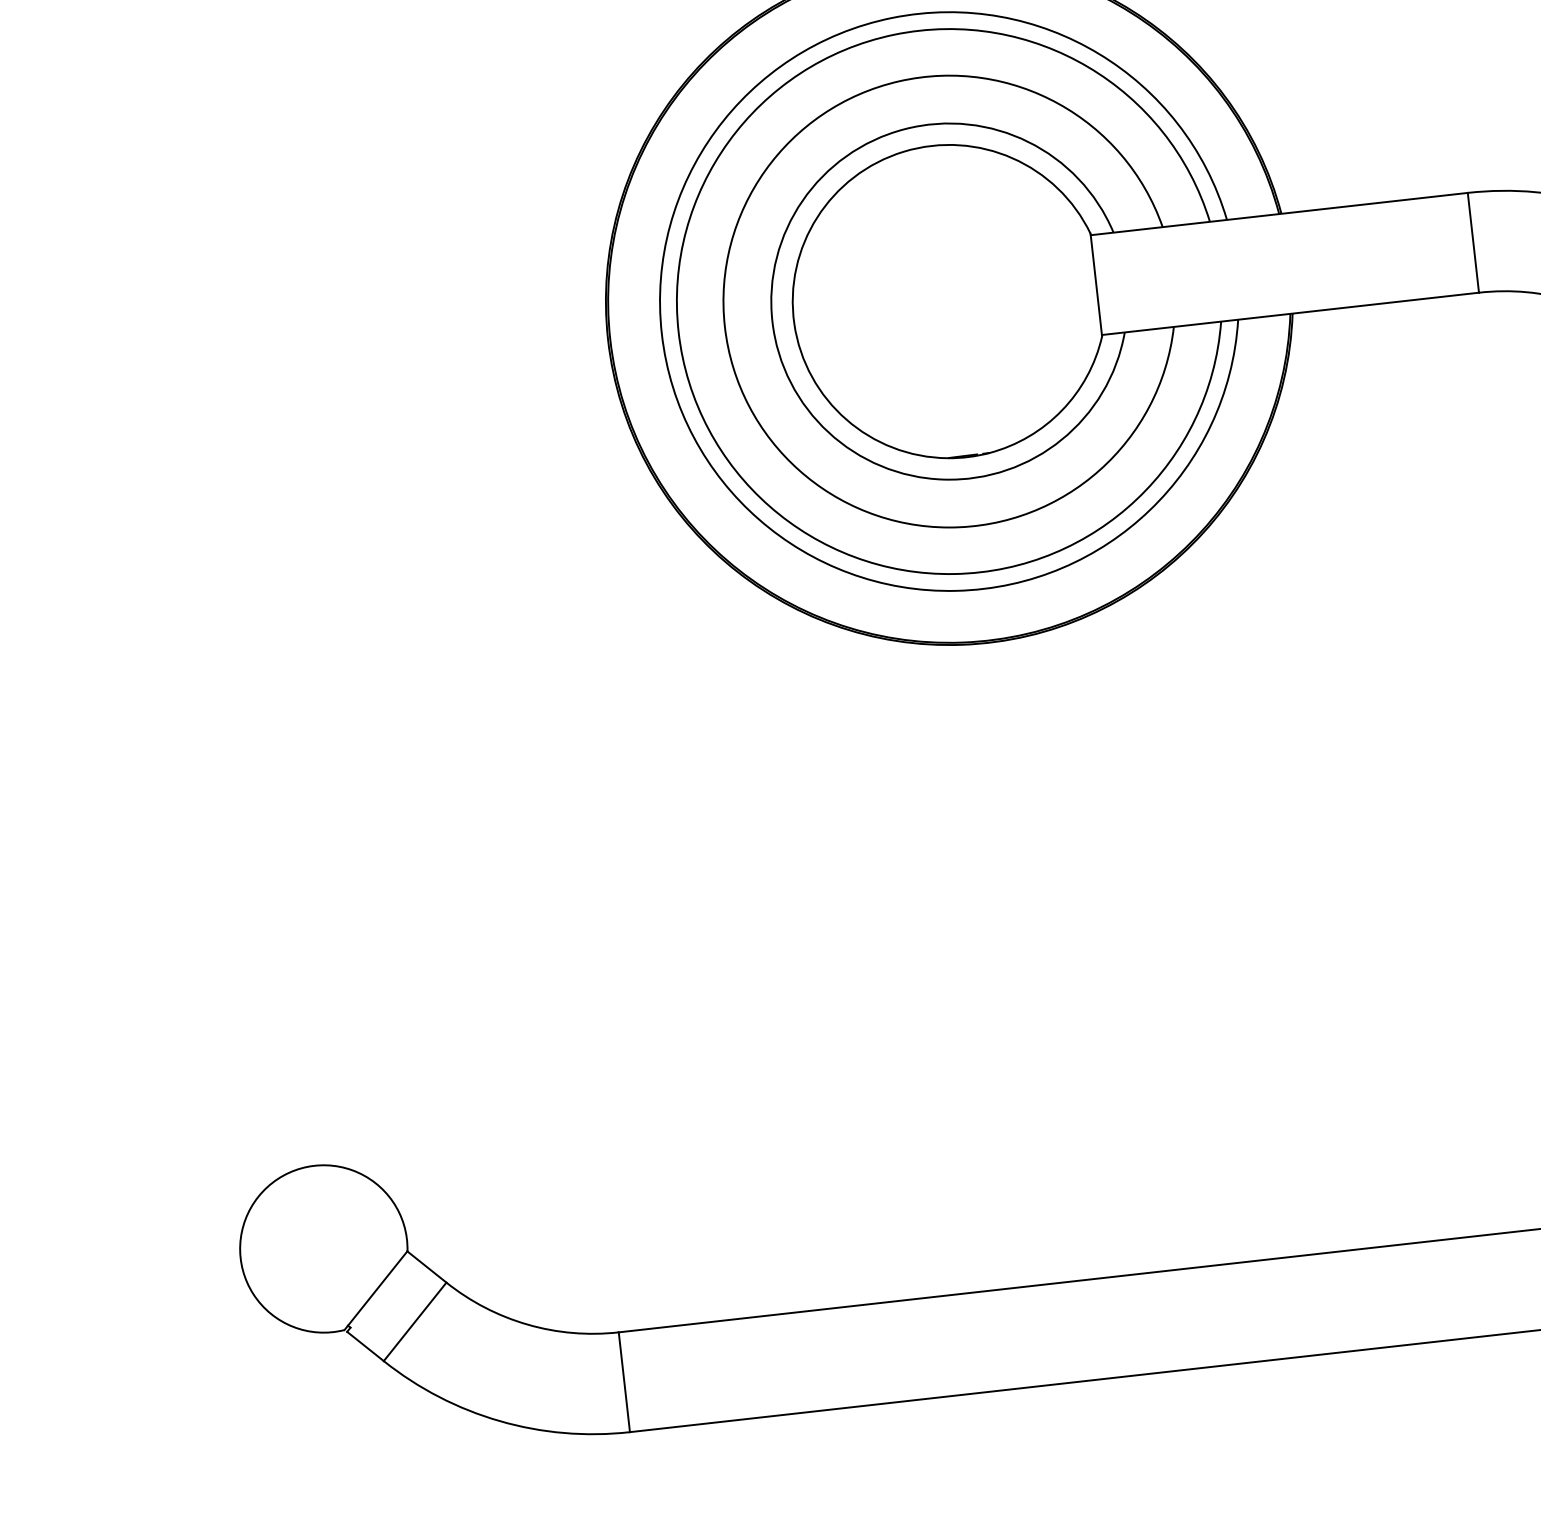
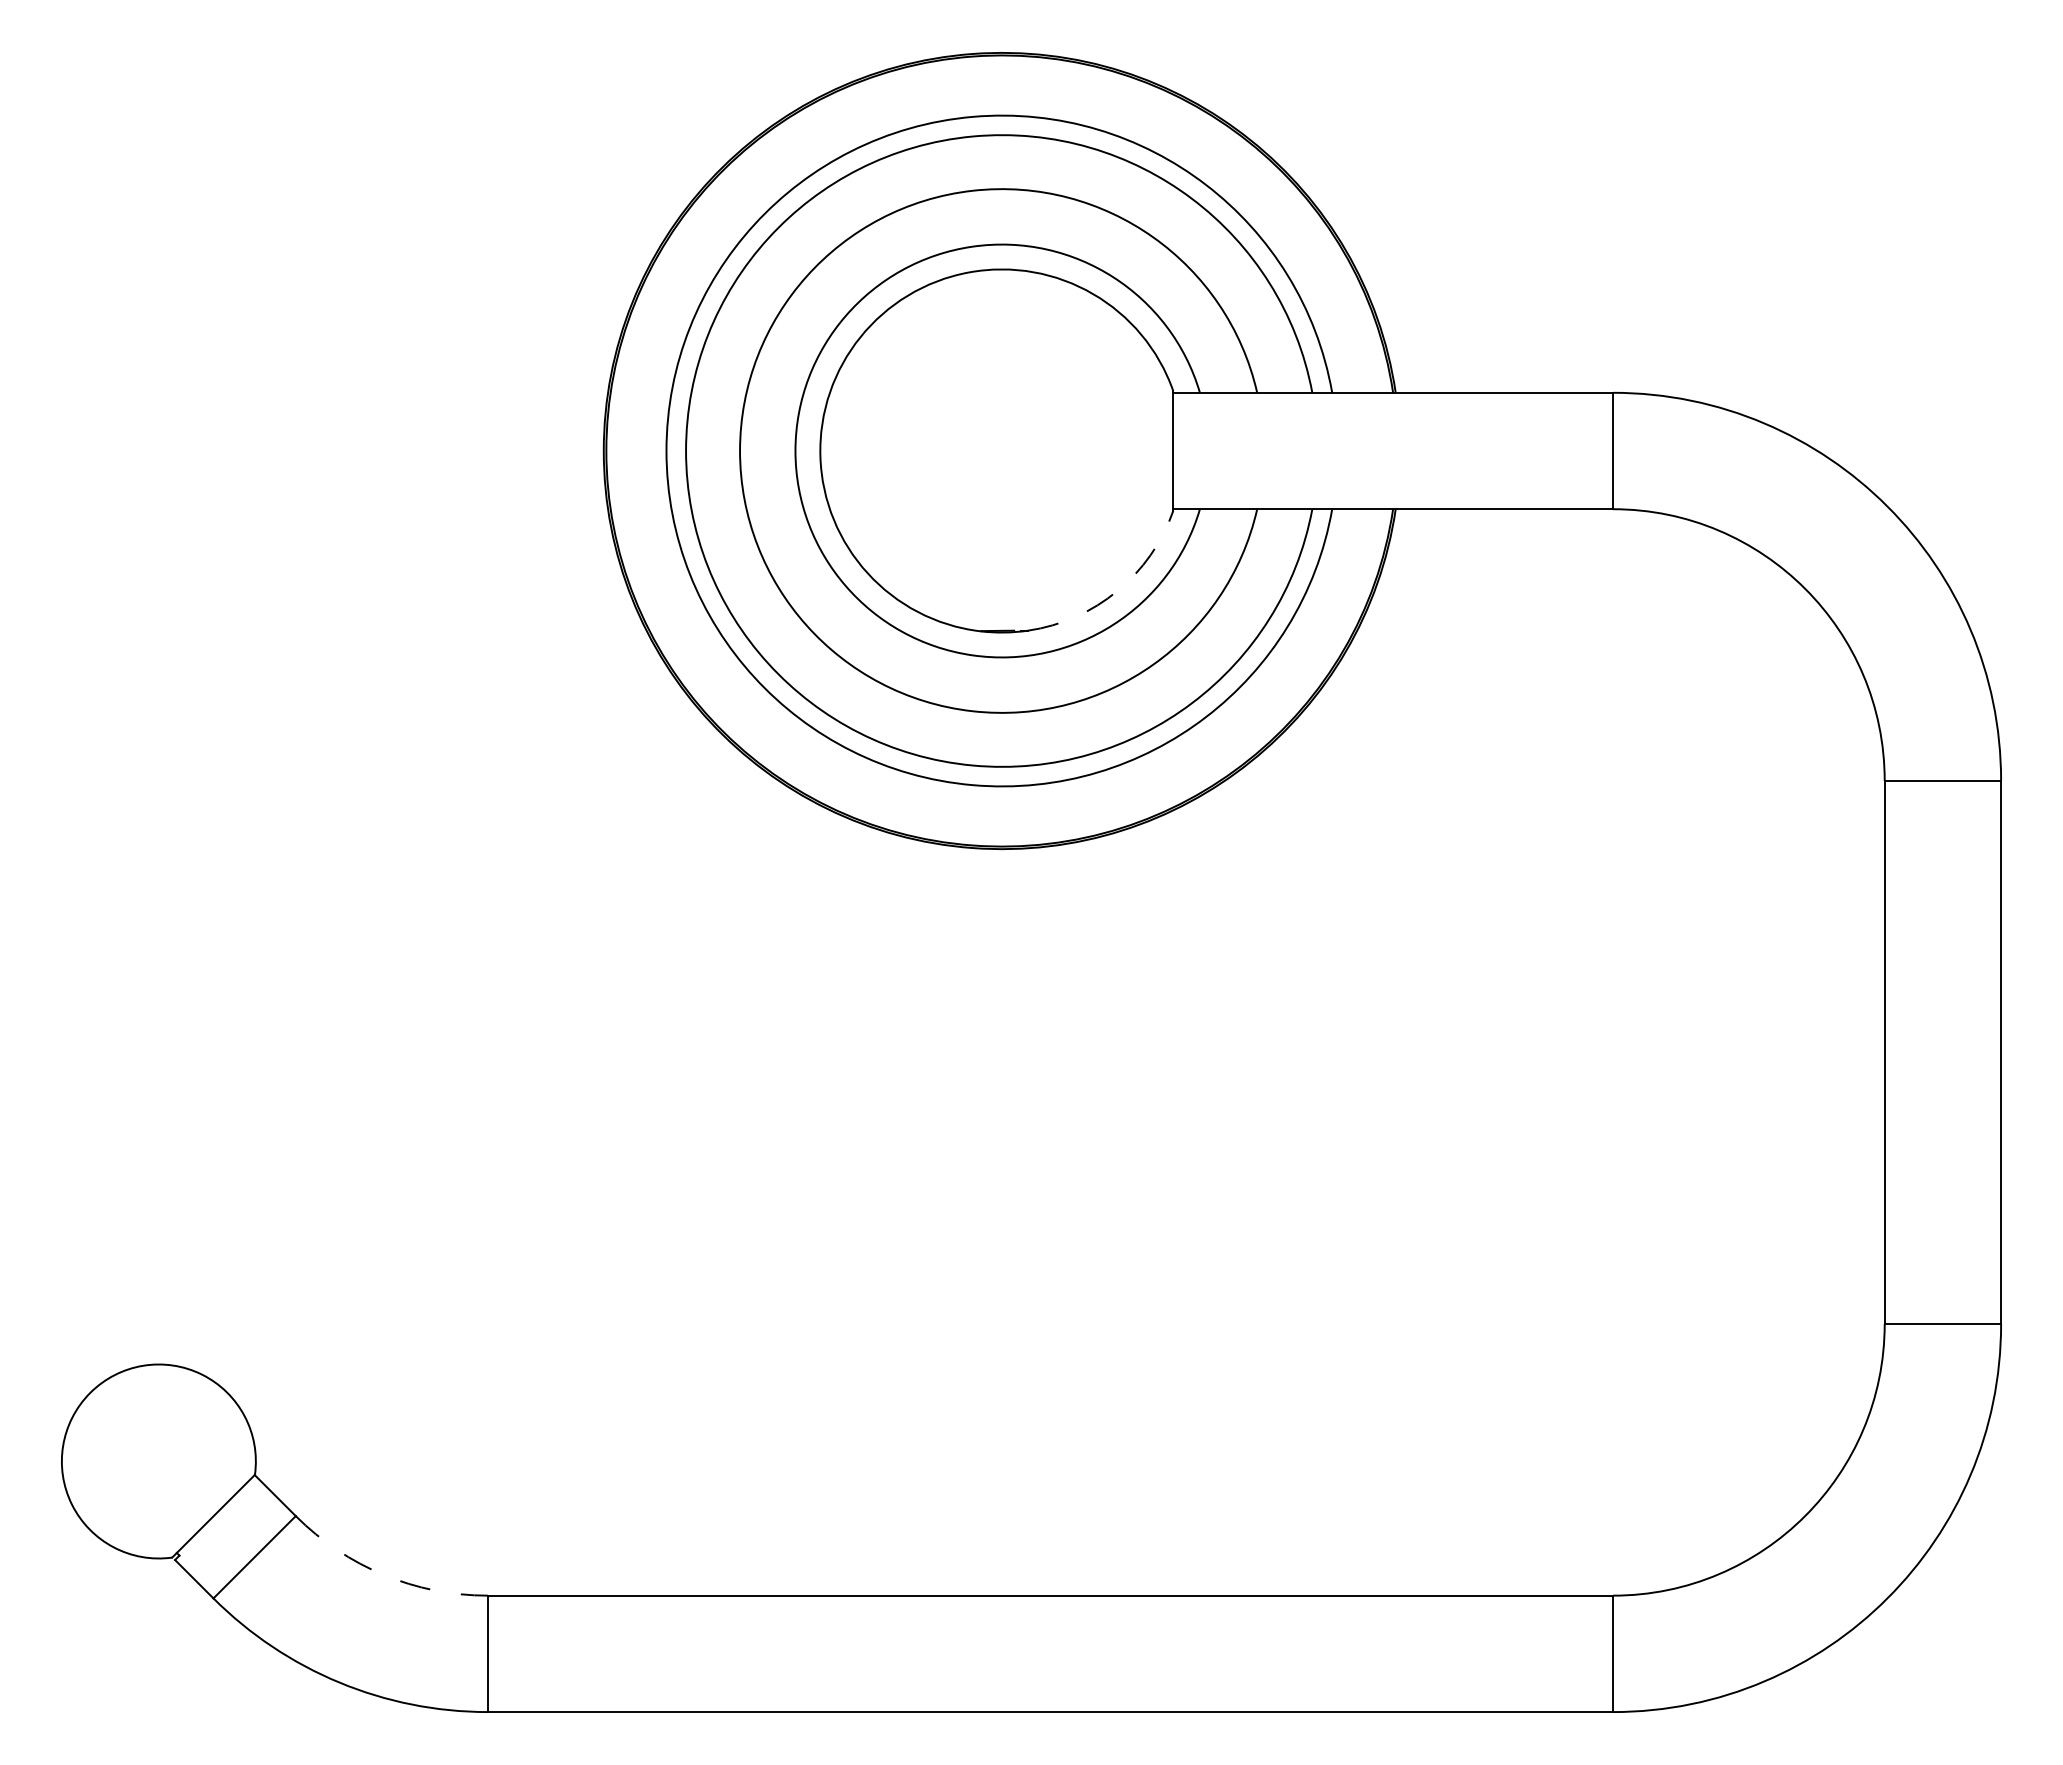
arc: (1062, 410) -> (1117, 591), solid -> dashed
arc: (527, 1324) -> (383, 1574), solid -> dashed

